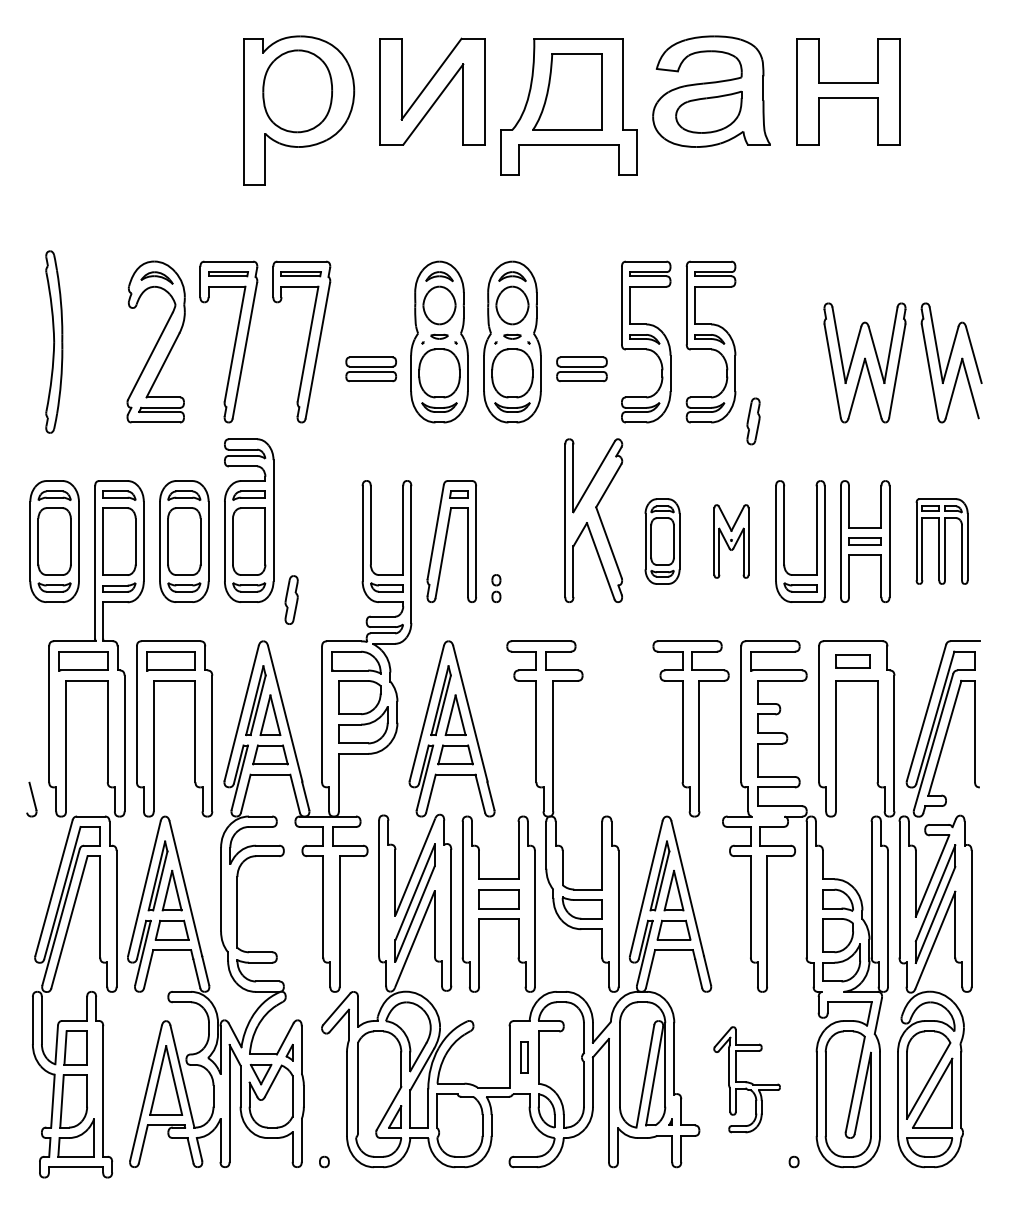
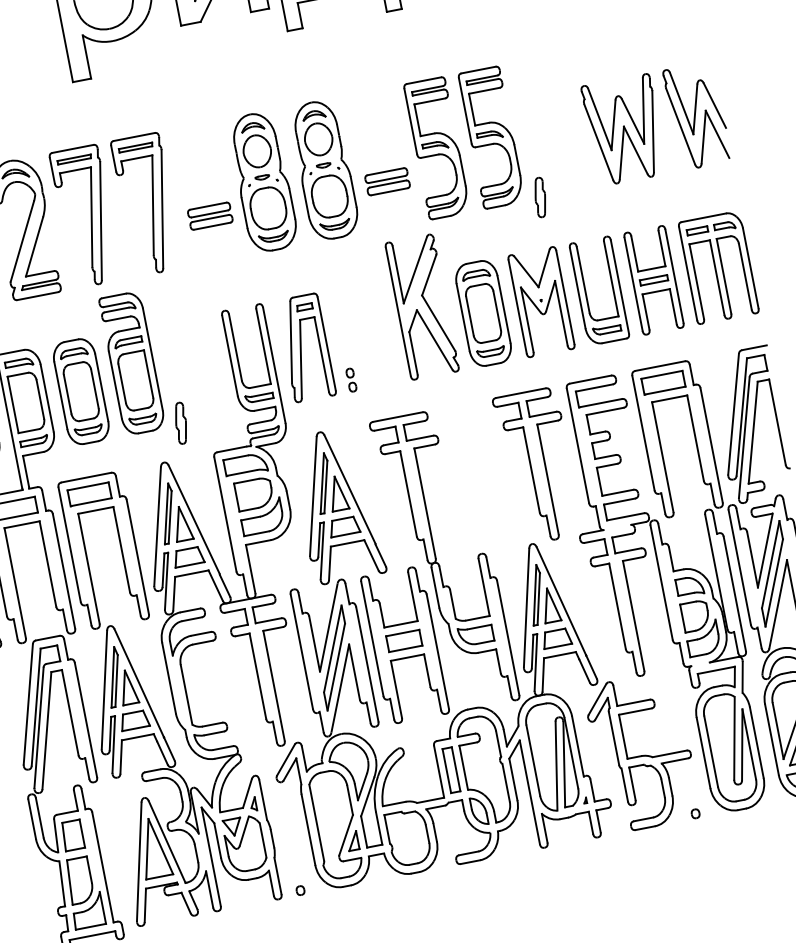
part: (662, 541) -> (483, 313), size x1.43
part: (731, 541) -> (541, 302), size x1.67
part: (941, 541) -> (718, 267), size x1.43
part: (853, 661) -> (663, 383), size x1.43
part: (524, 1057) -> (451, 769), size x1.67
part: (746, 1079) -> (642, 752), size x1.67

